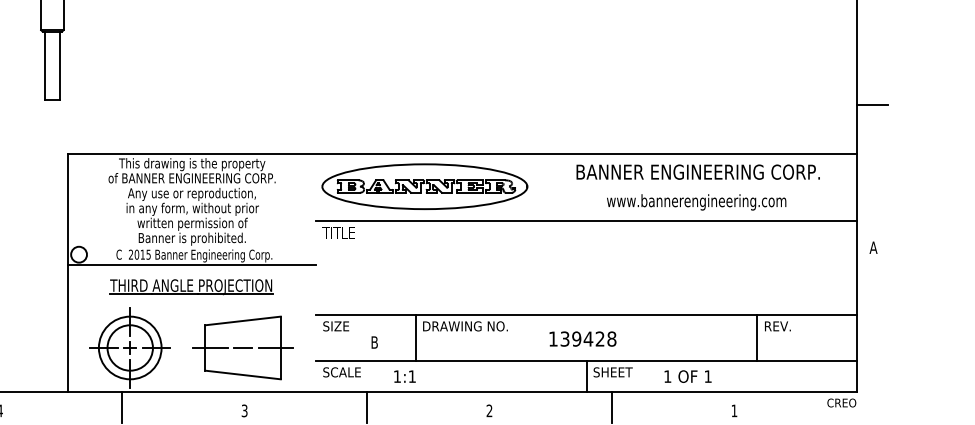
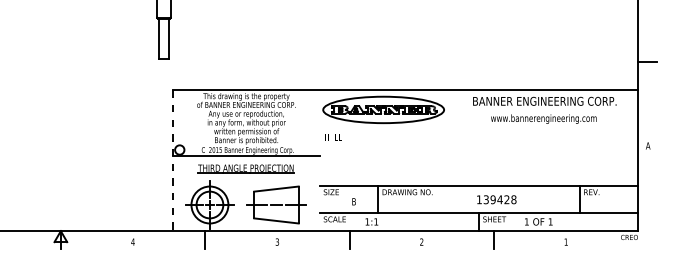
line: (585, 219) -> (478, 129), removed
line: (66, 274) -> (172, 161), solid -> dashed
text: (582, 338) -> (496, 199), moved

